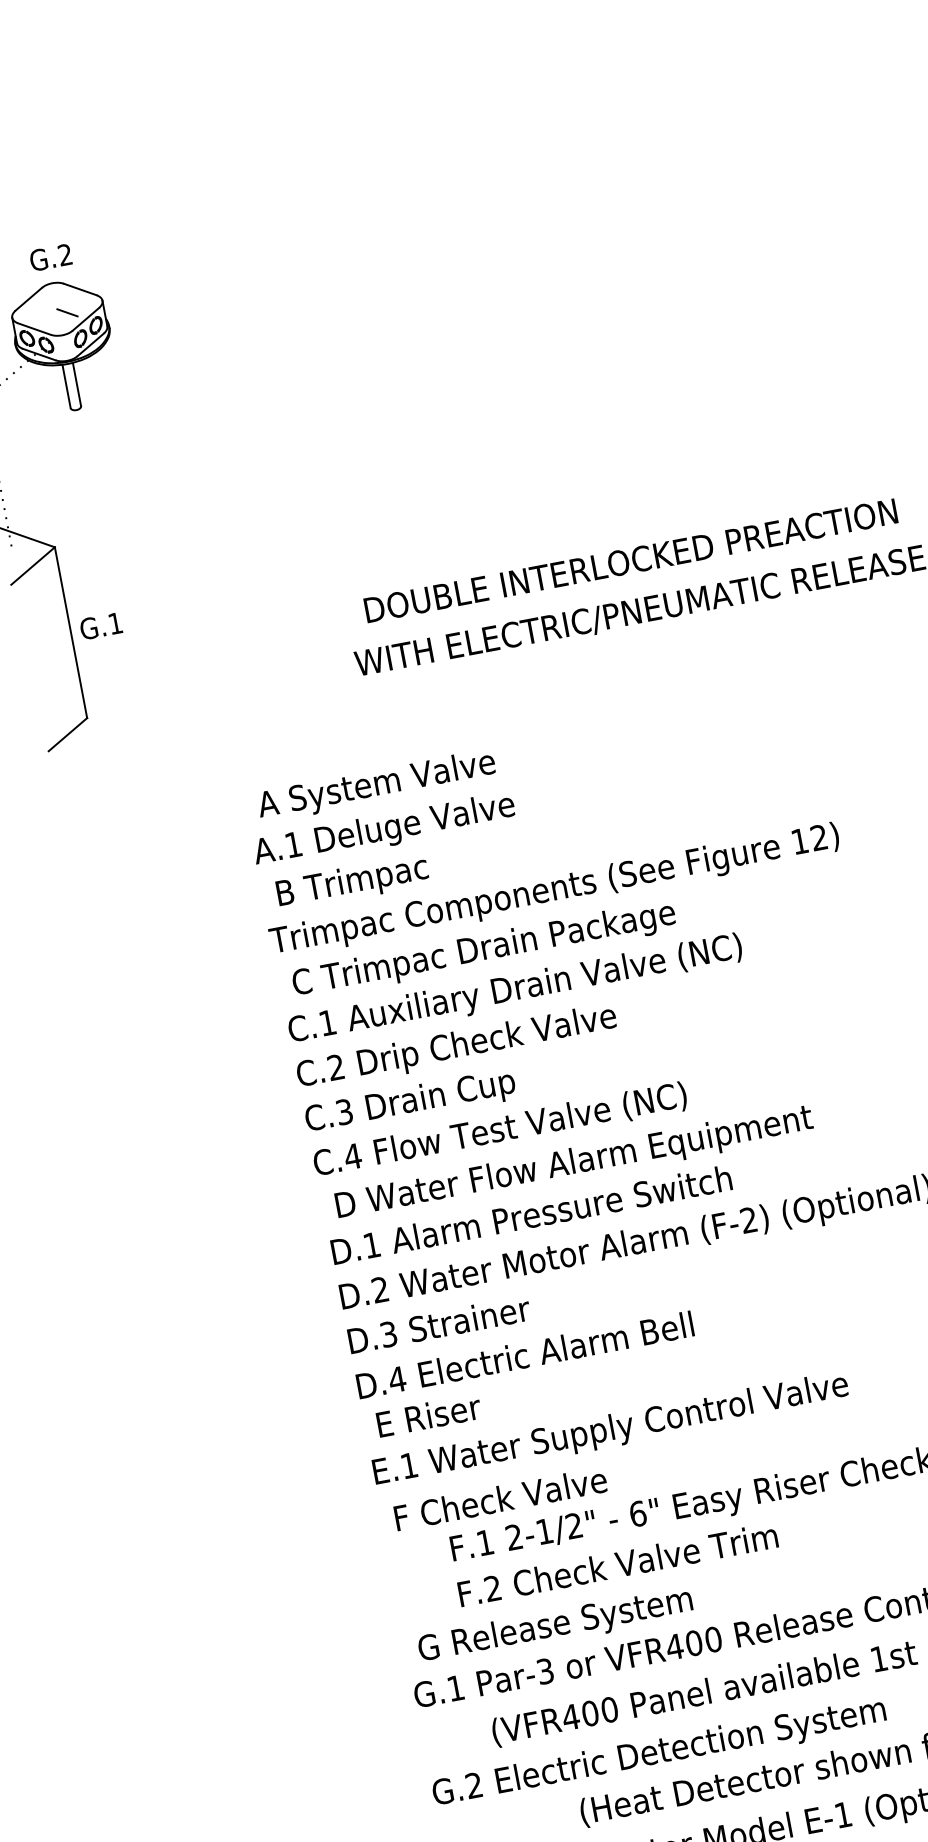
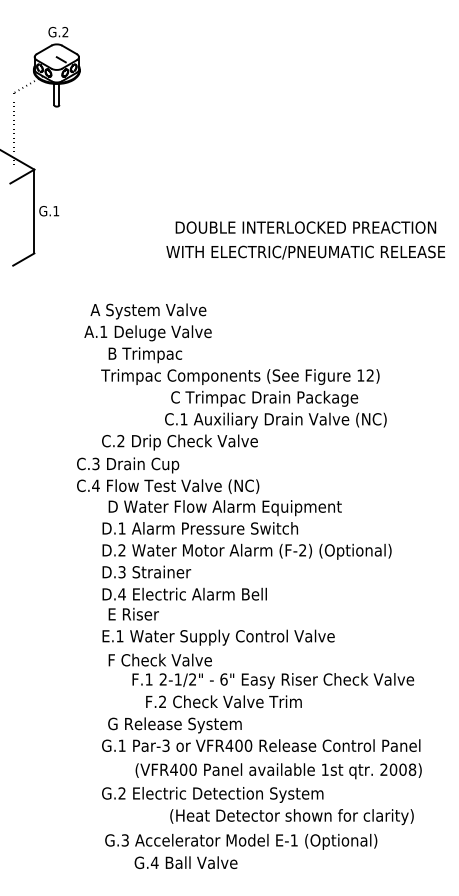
text: (379, 808) -> (147, 322), moved
text: (510, 967) -> (275, 409), moved
text: (496, 1107) -> (168, 475), moved
text: (616, 1564) -> (223, 701), moved

